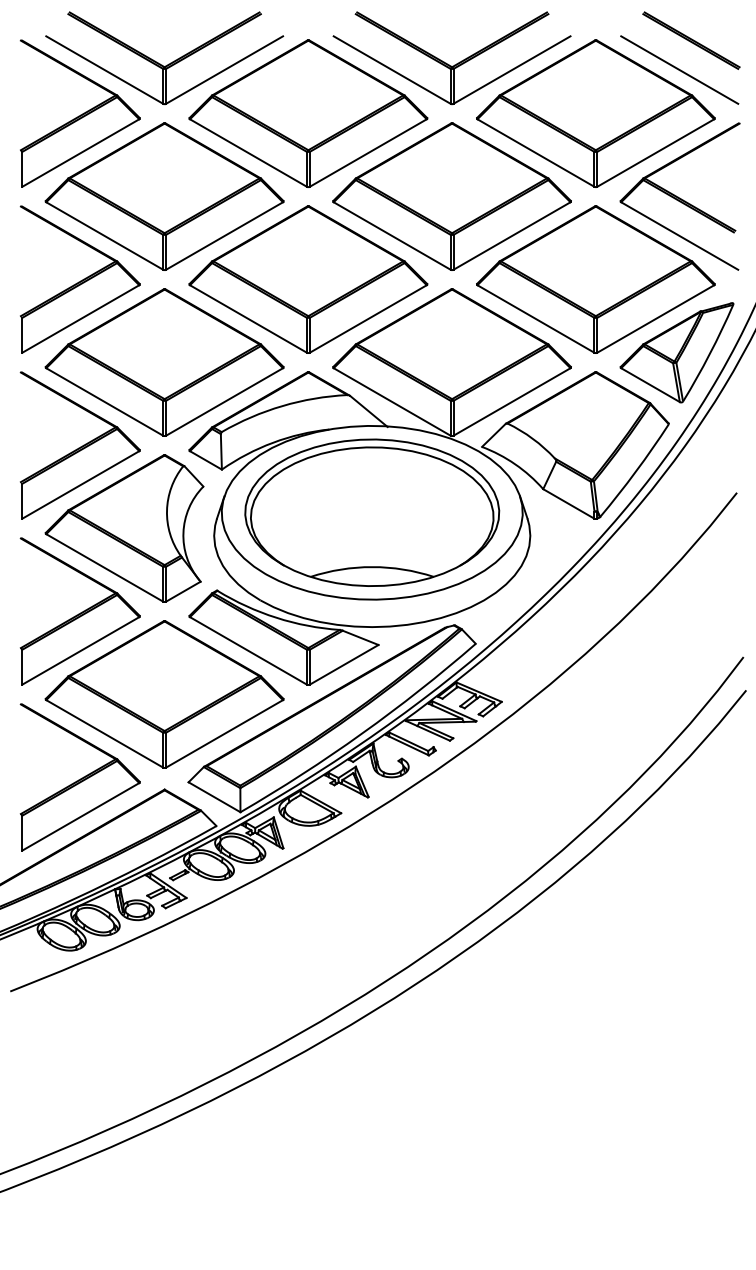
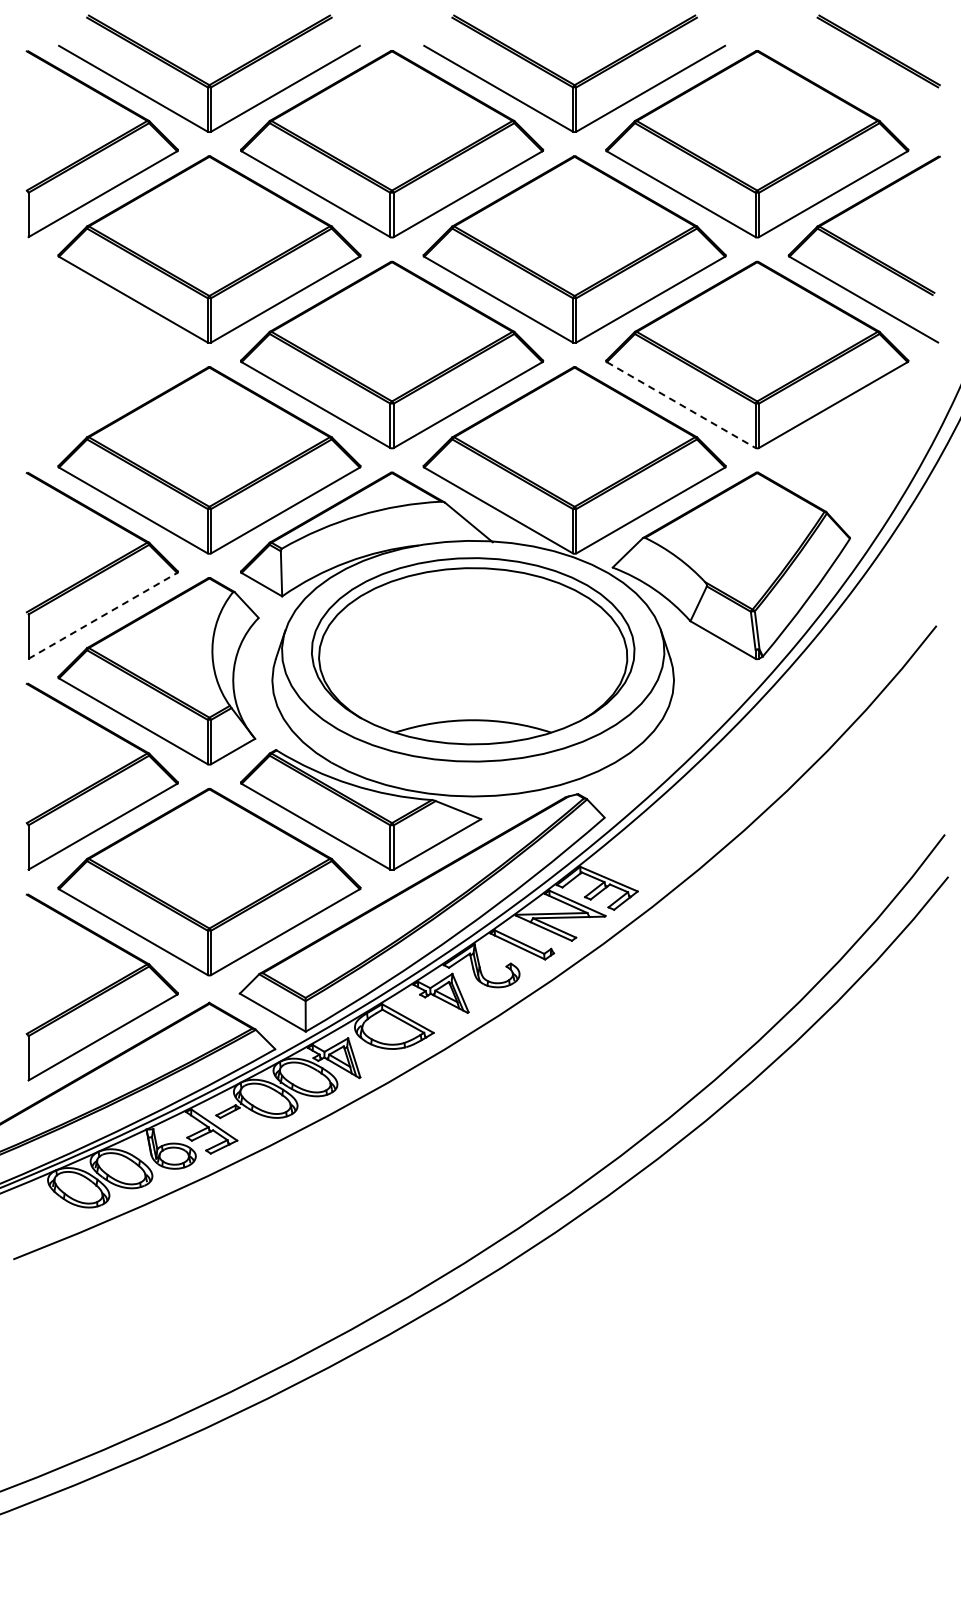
line: (679, 69) -> (863, 88), removed
part: (79, 279) -> (101, 354), removed
line: (536, 319) -> (681, 405), solid -> dashed
part: (676, 352) -> (859, 447), removed
line: (80, 484) -> (102, 615), solid -> dashed

